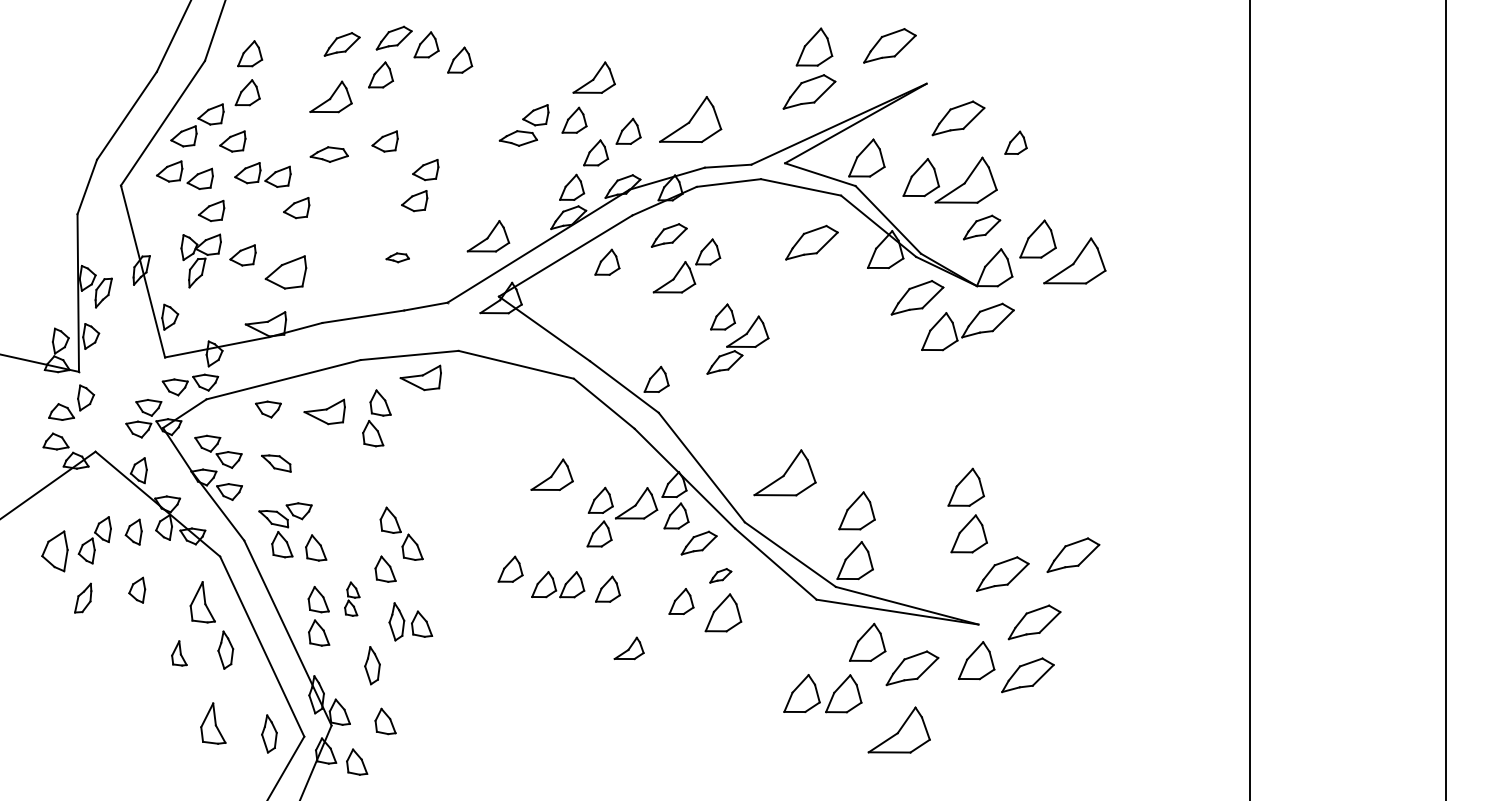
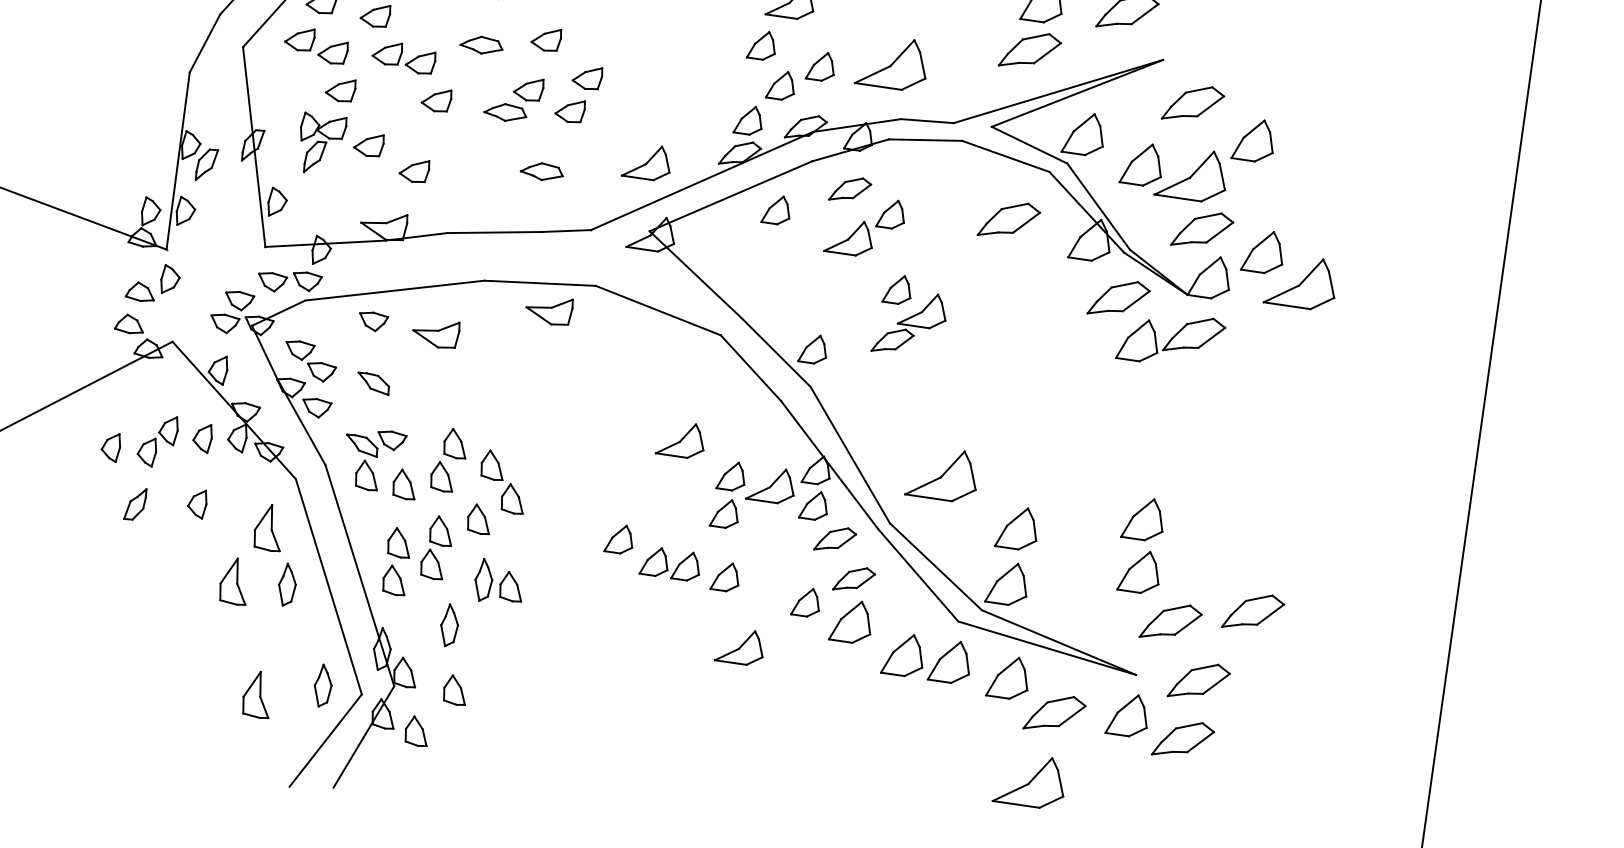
part: (523, 125) -> (513, 98), moved
part: (1015, 142) -> (1253, 139), size x1.67
part: (981, 227) -> (1202, 229), size x1.43
part: (397, 257) -> (541, 171), size x1.67
part: (285, 272) -> (413, 170), size x0.62
part: (376, 418) -> (448, 460), moved
part: (54, 551) -> (110, 447), size x0.62
part: (720, 575) -> (854, 579), size x1.67
part: (352, 598) -> (437, 546), size x1.67
part: (628, 648) -> (739, 646), size x1.43
part: (179, 653) -> (234, 581), size x1.67
part: (822, 693) -> (926, 658), moved
part: (213, 723) -> (257, 694), moved

